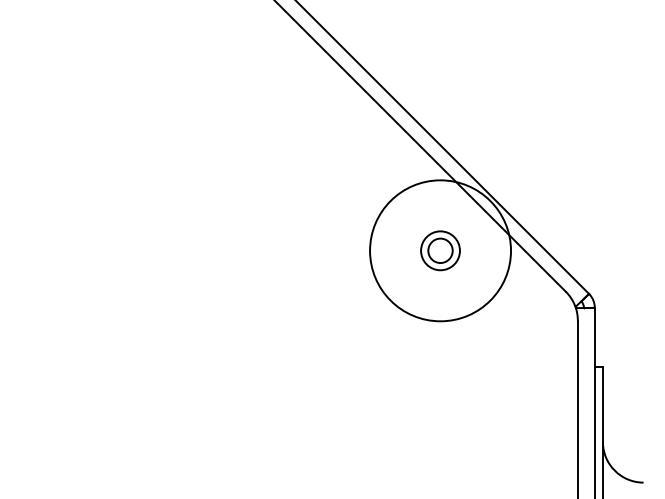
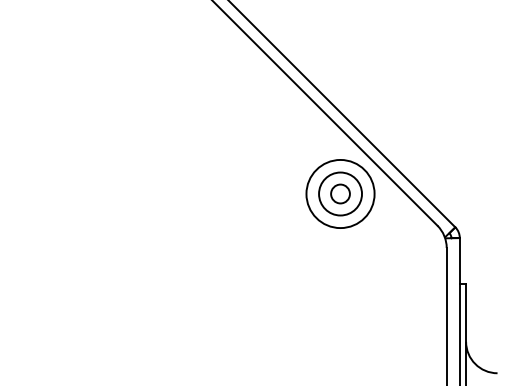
circle: (440, 250) -> (340, 193), size x0.62
circle: (440, 250) -> (340, 193), size x1.43

